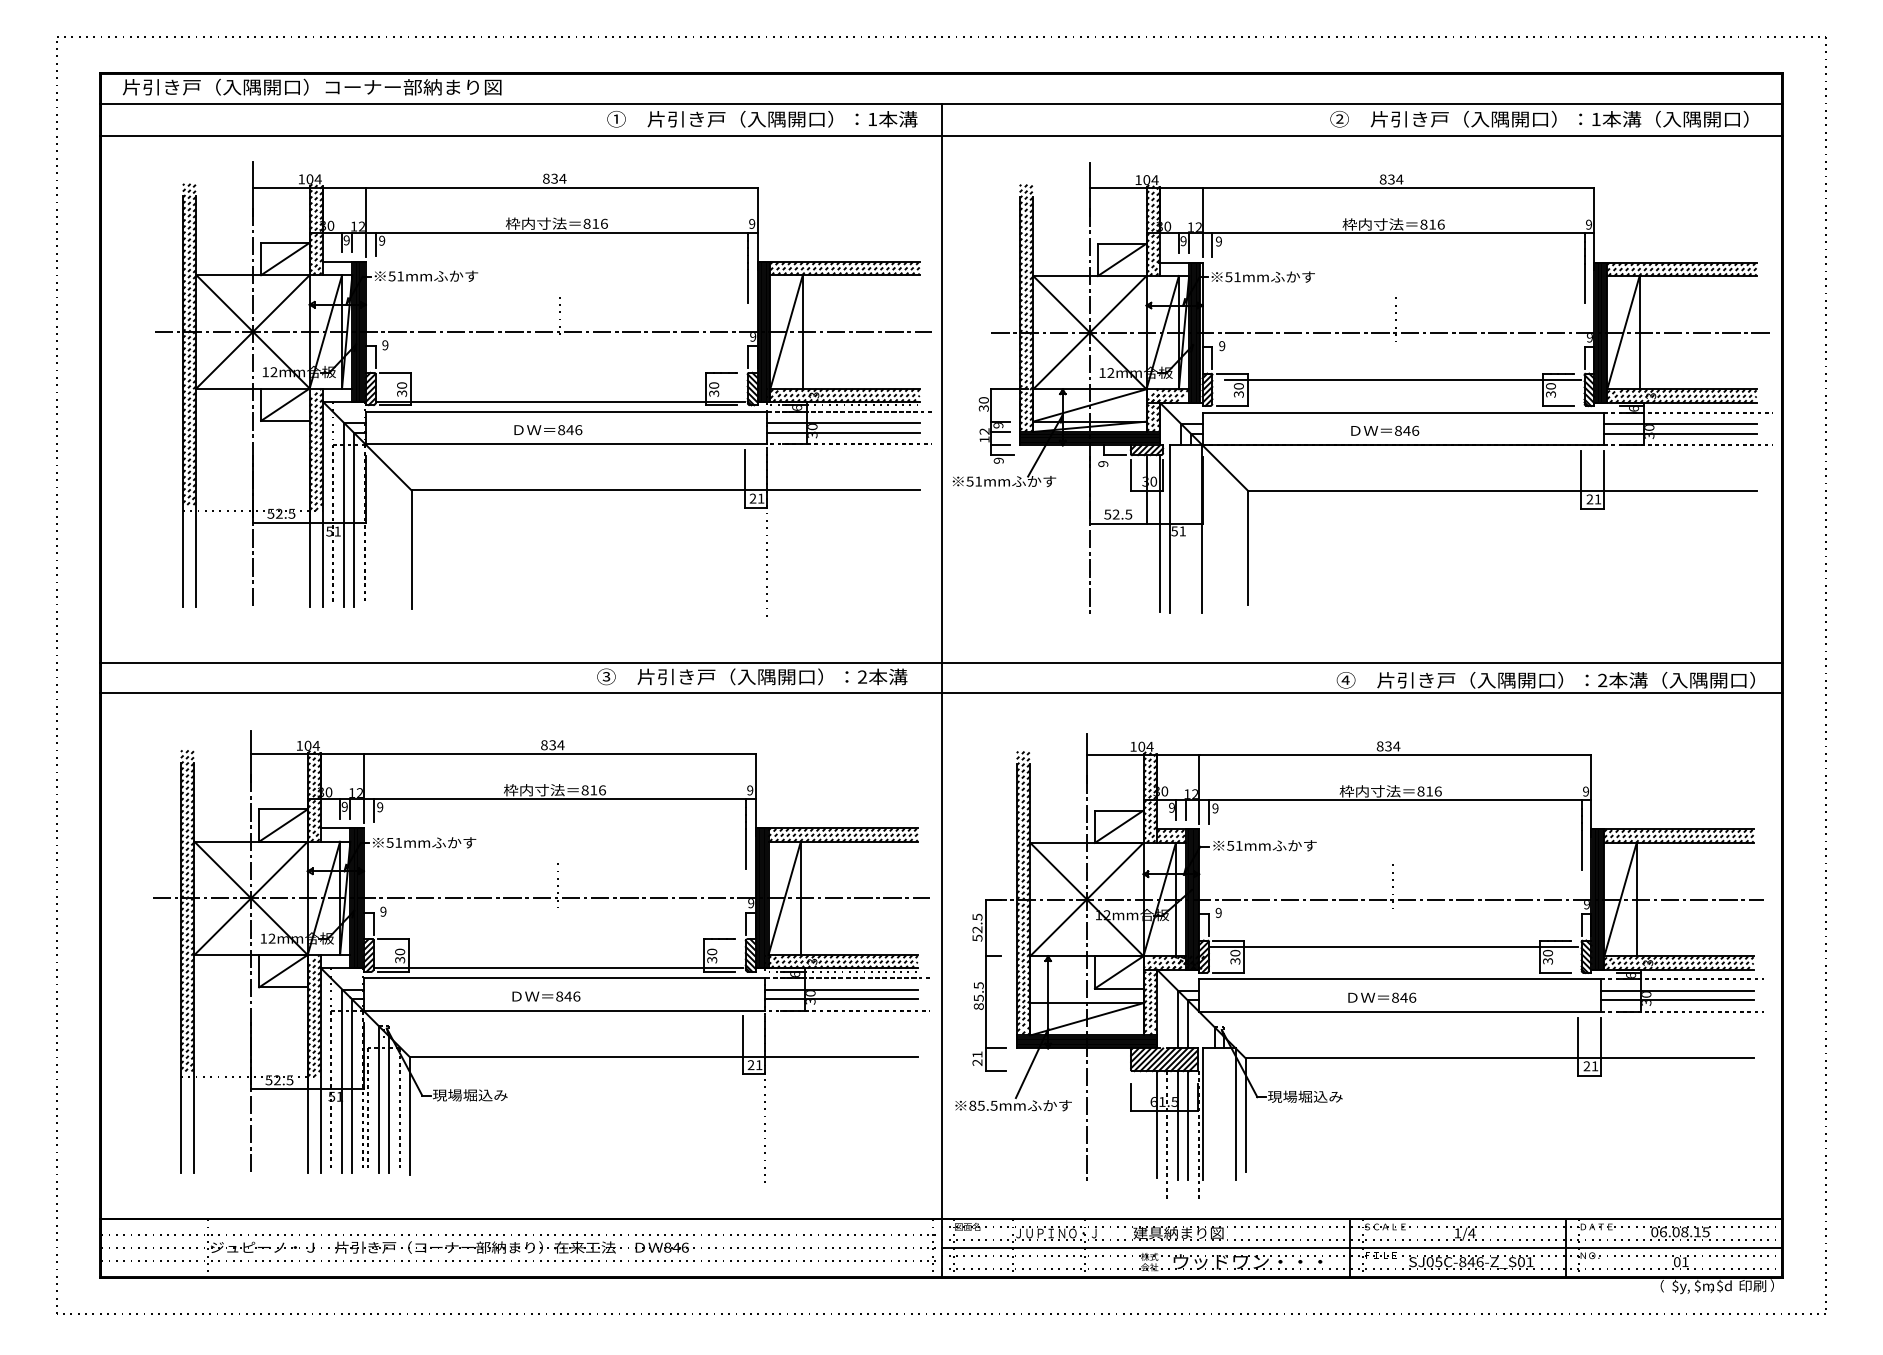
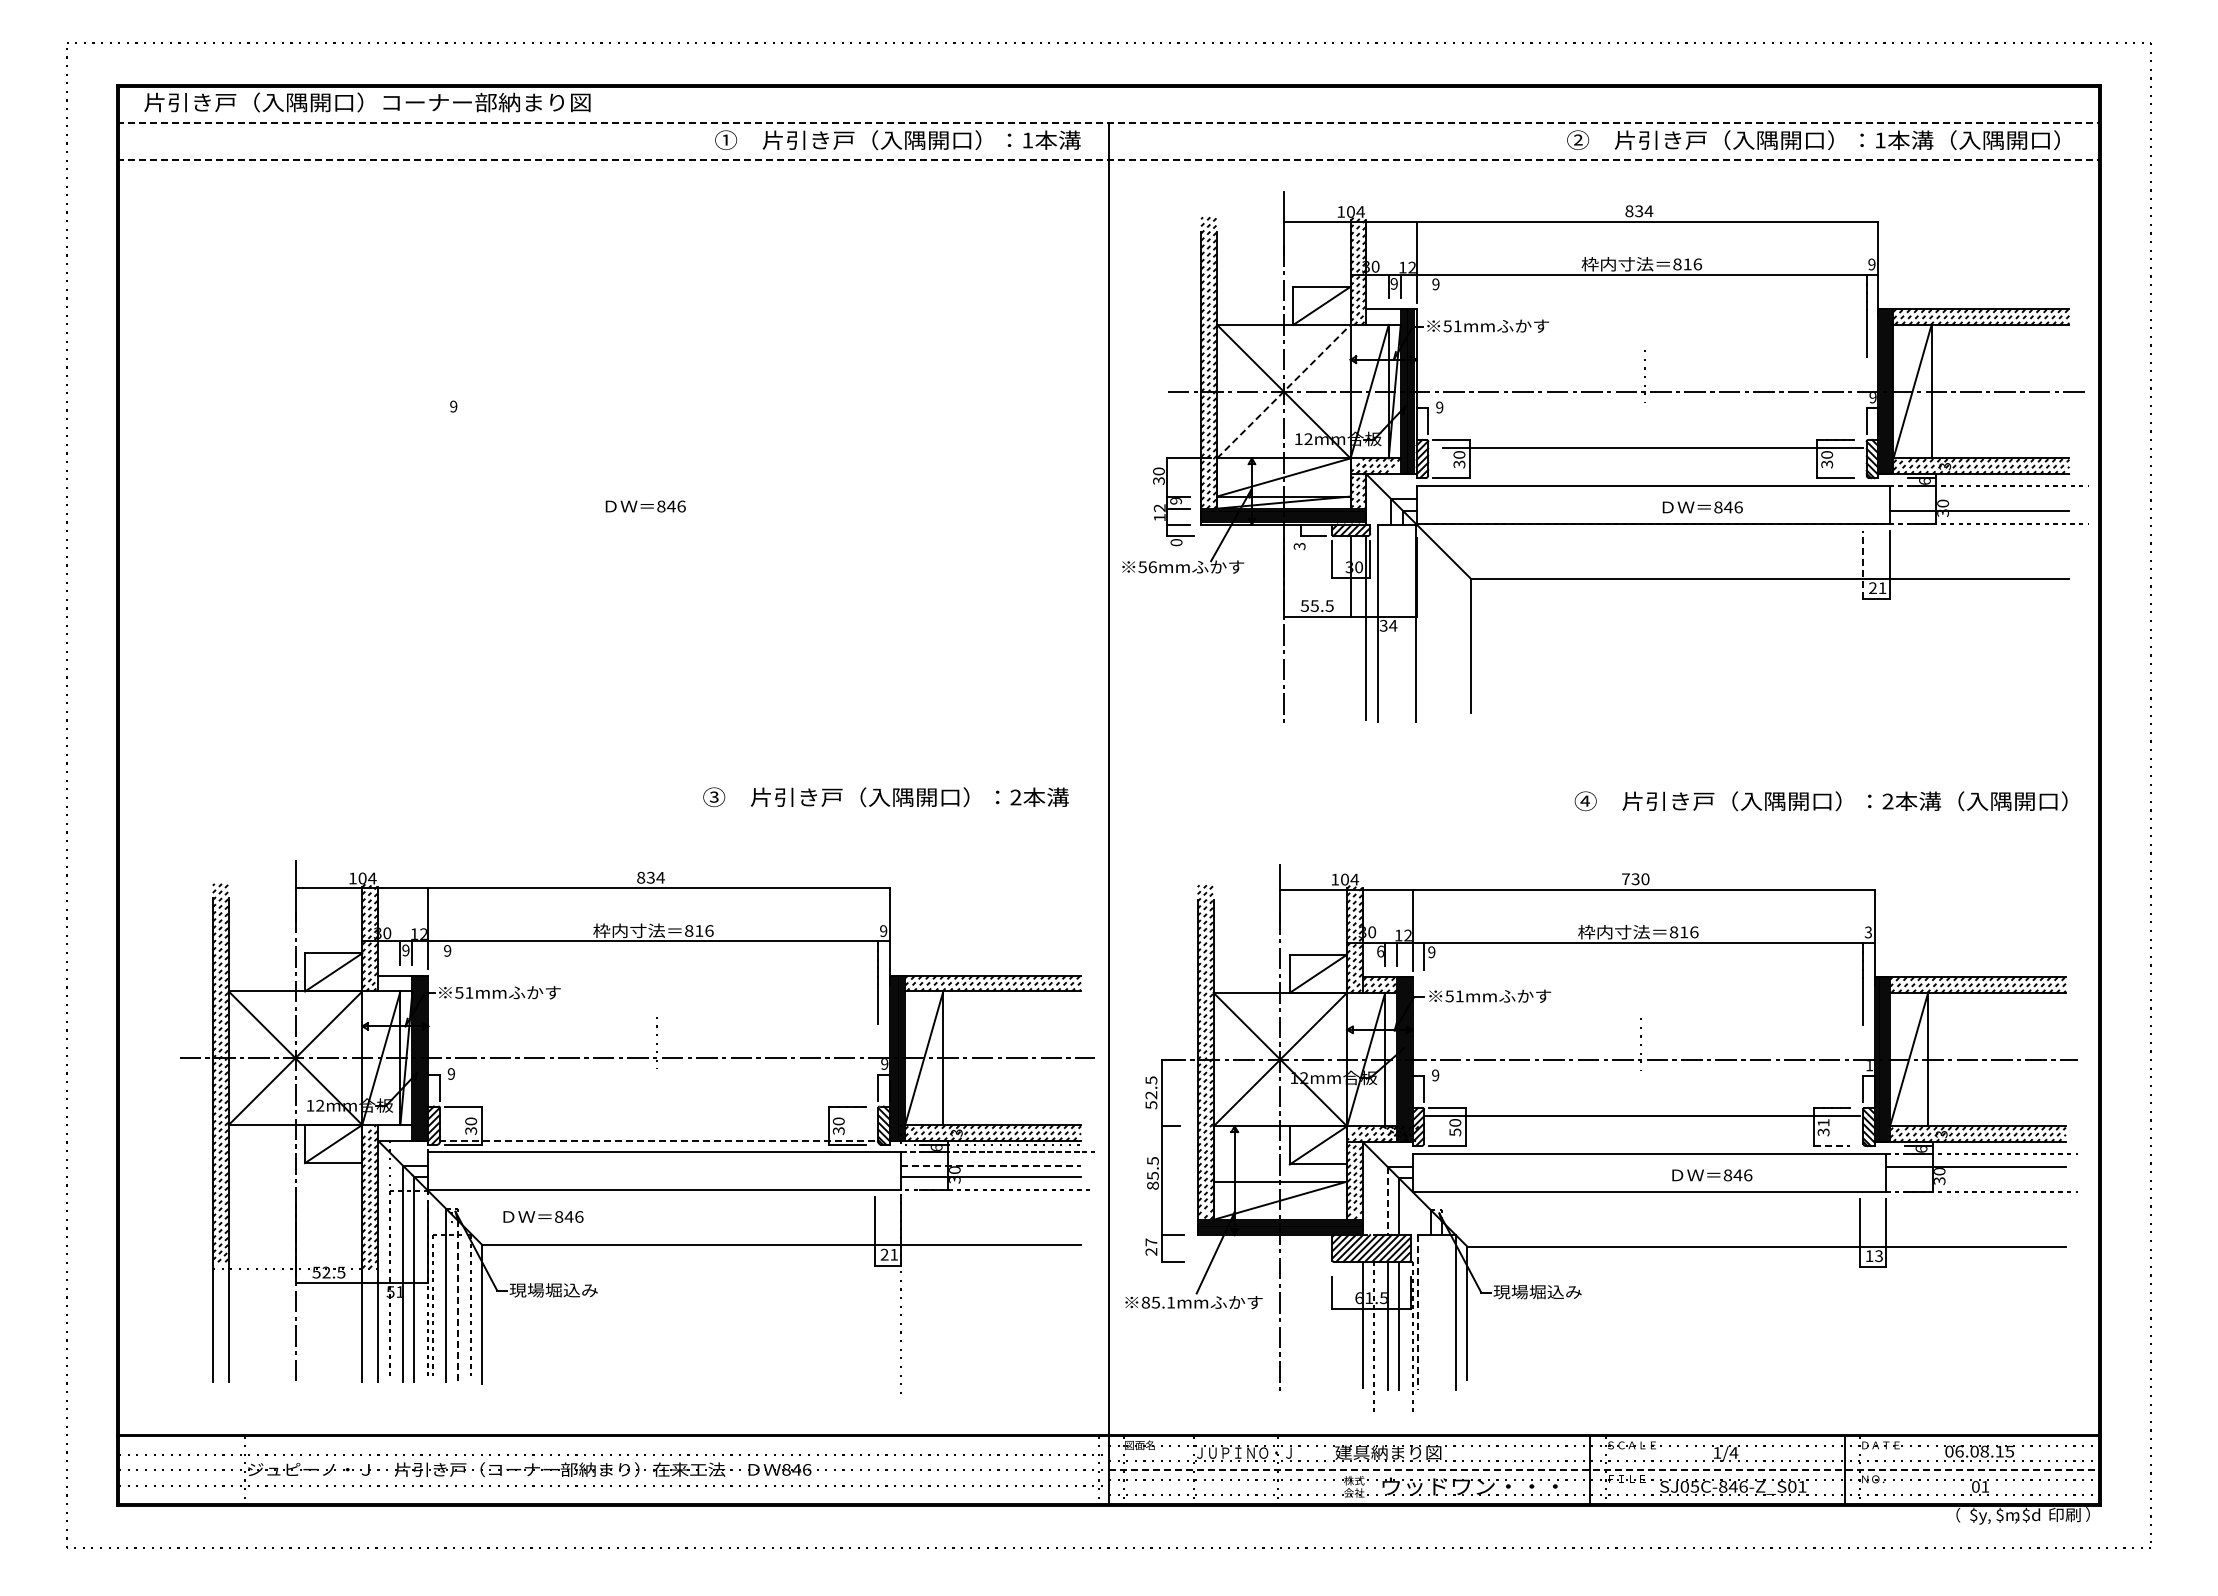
line: (941, 104) -> (1109, 122), solid -> dashed
line: (941, 135) -> (1109, 159), solid -> dashed
line: (1212, 245) -> (1428, 288), removed
line: (1090, 332) -> (1284, 391), solid -> dashed
part: (543, 388) -> (639, 457), removed
line: (1680, 424) -> (1979, 499), removed
text: (1384, 430) -> (1702, 507), moved
text: (998, 460) -> (1176, 542), 9 -> 0
text: (1103, 464) -> (1299, 546), 9 -> 3
line: (1580, 479) -> (1862, 564), solid -> dashed
text: (978, 481) -> (1152, 567), 51mm -> 56mm
text: (1115, 514) -> (1314, 605), 52.5 -> 55.5
text: (1178, 531) -> (1388, 625), 51 -> 34
line: (941, 663) -> (1108, 781), removed
line: (941, 693) -> (1108, 816), removed
text: (1388, 746) -> (1635, 879), 834 -> 730
text: (1585, 791) -> (1867, 932), 9 -> 3
text: (1171, 807) -> (1380, 951), 9 -> 6
line: (373, 810) -> (439, 954), removed
text: (1586, 905) -> (1869, 1066), 9 -> 1
text: (1547, 952) -> (1823, 1122), 30 -> 31
text: (1234, 960) -> (1454, 1131), 30 -> 50
line: (557, 968) -> (656, 1140), solid -> dashed
line: (1555, 973) -> (1832, 1146), solid -> dashed
line: (841, 989) -> (991, 1165), solid -> dashed
text: (546, 996) -> (543, 1216), moved
text: (1382, 997) -> (1712, 1175), moved
line: (1676, 1000) -> (1975, 1178), removed
line: (1177, 1019) -> (1387, 1201), solid -> dashed
text: (977, 1054) -> (1151, 1242), 21 -> 27
text: (1590, 1066) -> (1873, 1256), 21 -> 13
line: (388, 1104) -> (457, 1301), solid -> dashed
text: (993, 1105) -> (1170, 1302), 85.5mm -> 85.1mm
line: (1203, 1114) -> (1417, 1312), solid -> dashed
line: (1361, 1248) -> (1603, 1470), solid -> dashed

